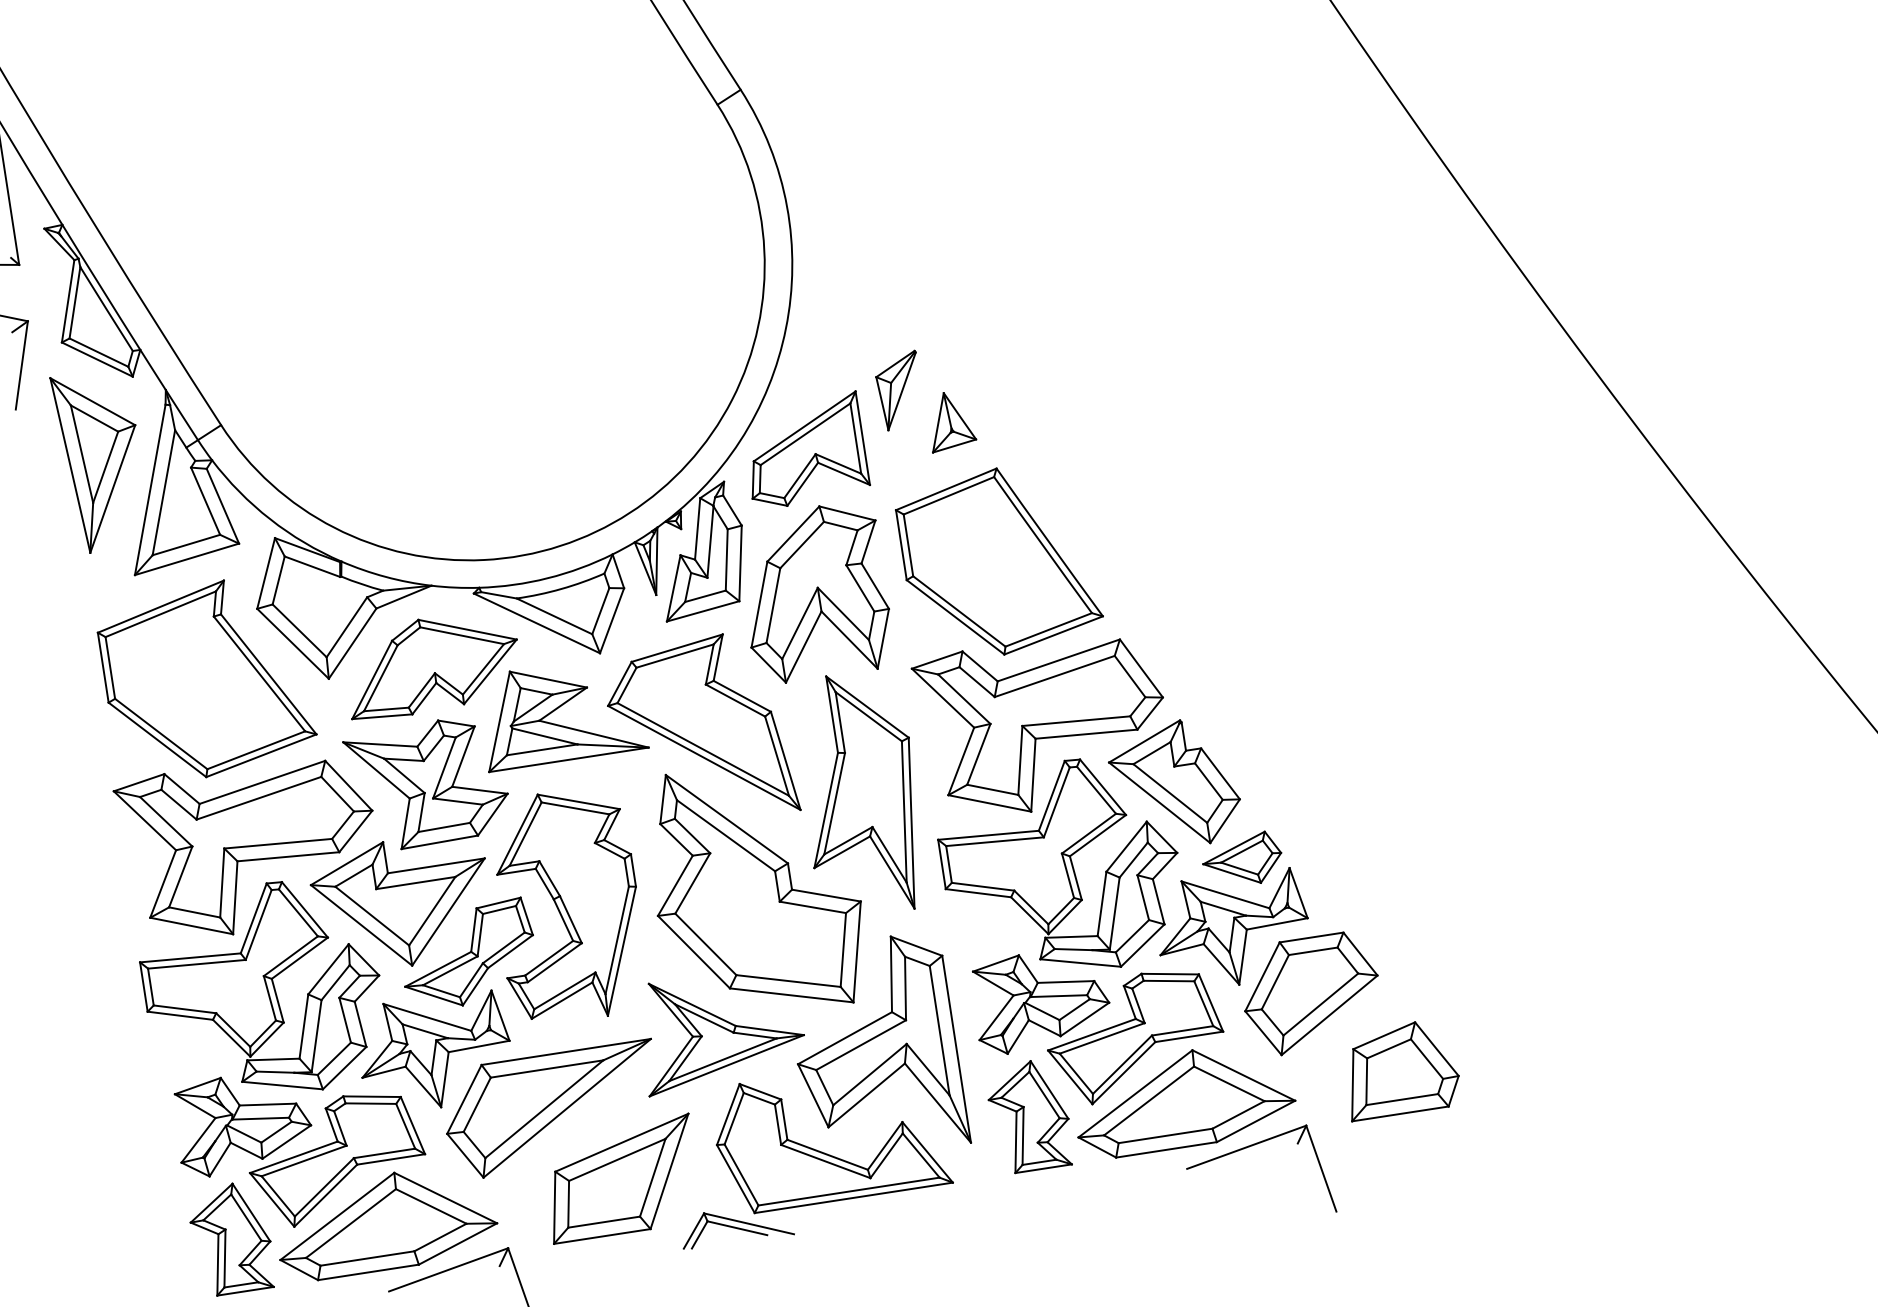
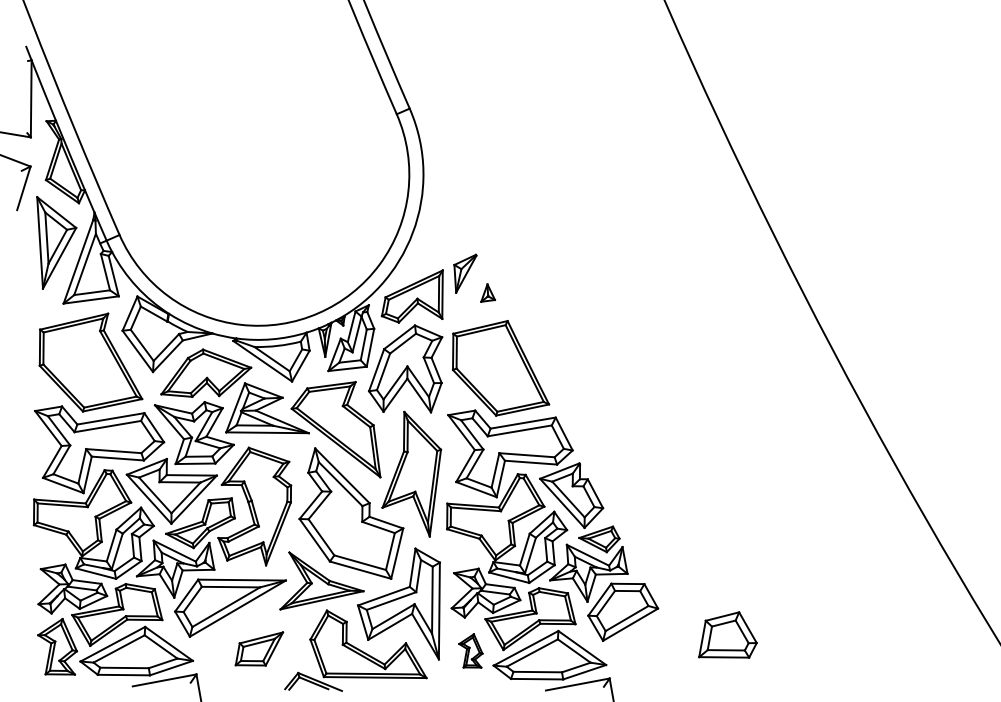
part: (948, 419) -> (487, 292), size x0.6
part: (1399, 1068) -> (727, 634), moved
part: (1029, 1115) -> (470, 650), size x0.6
part: (621, 1178) -> (259, 648), size x0.6

